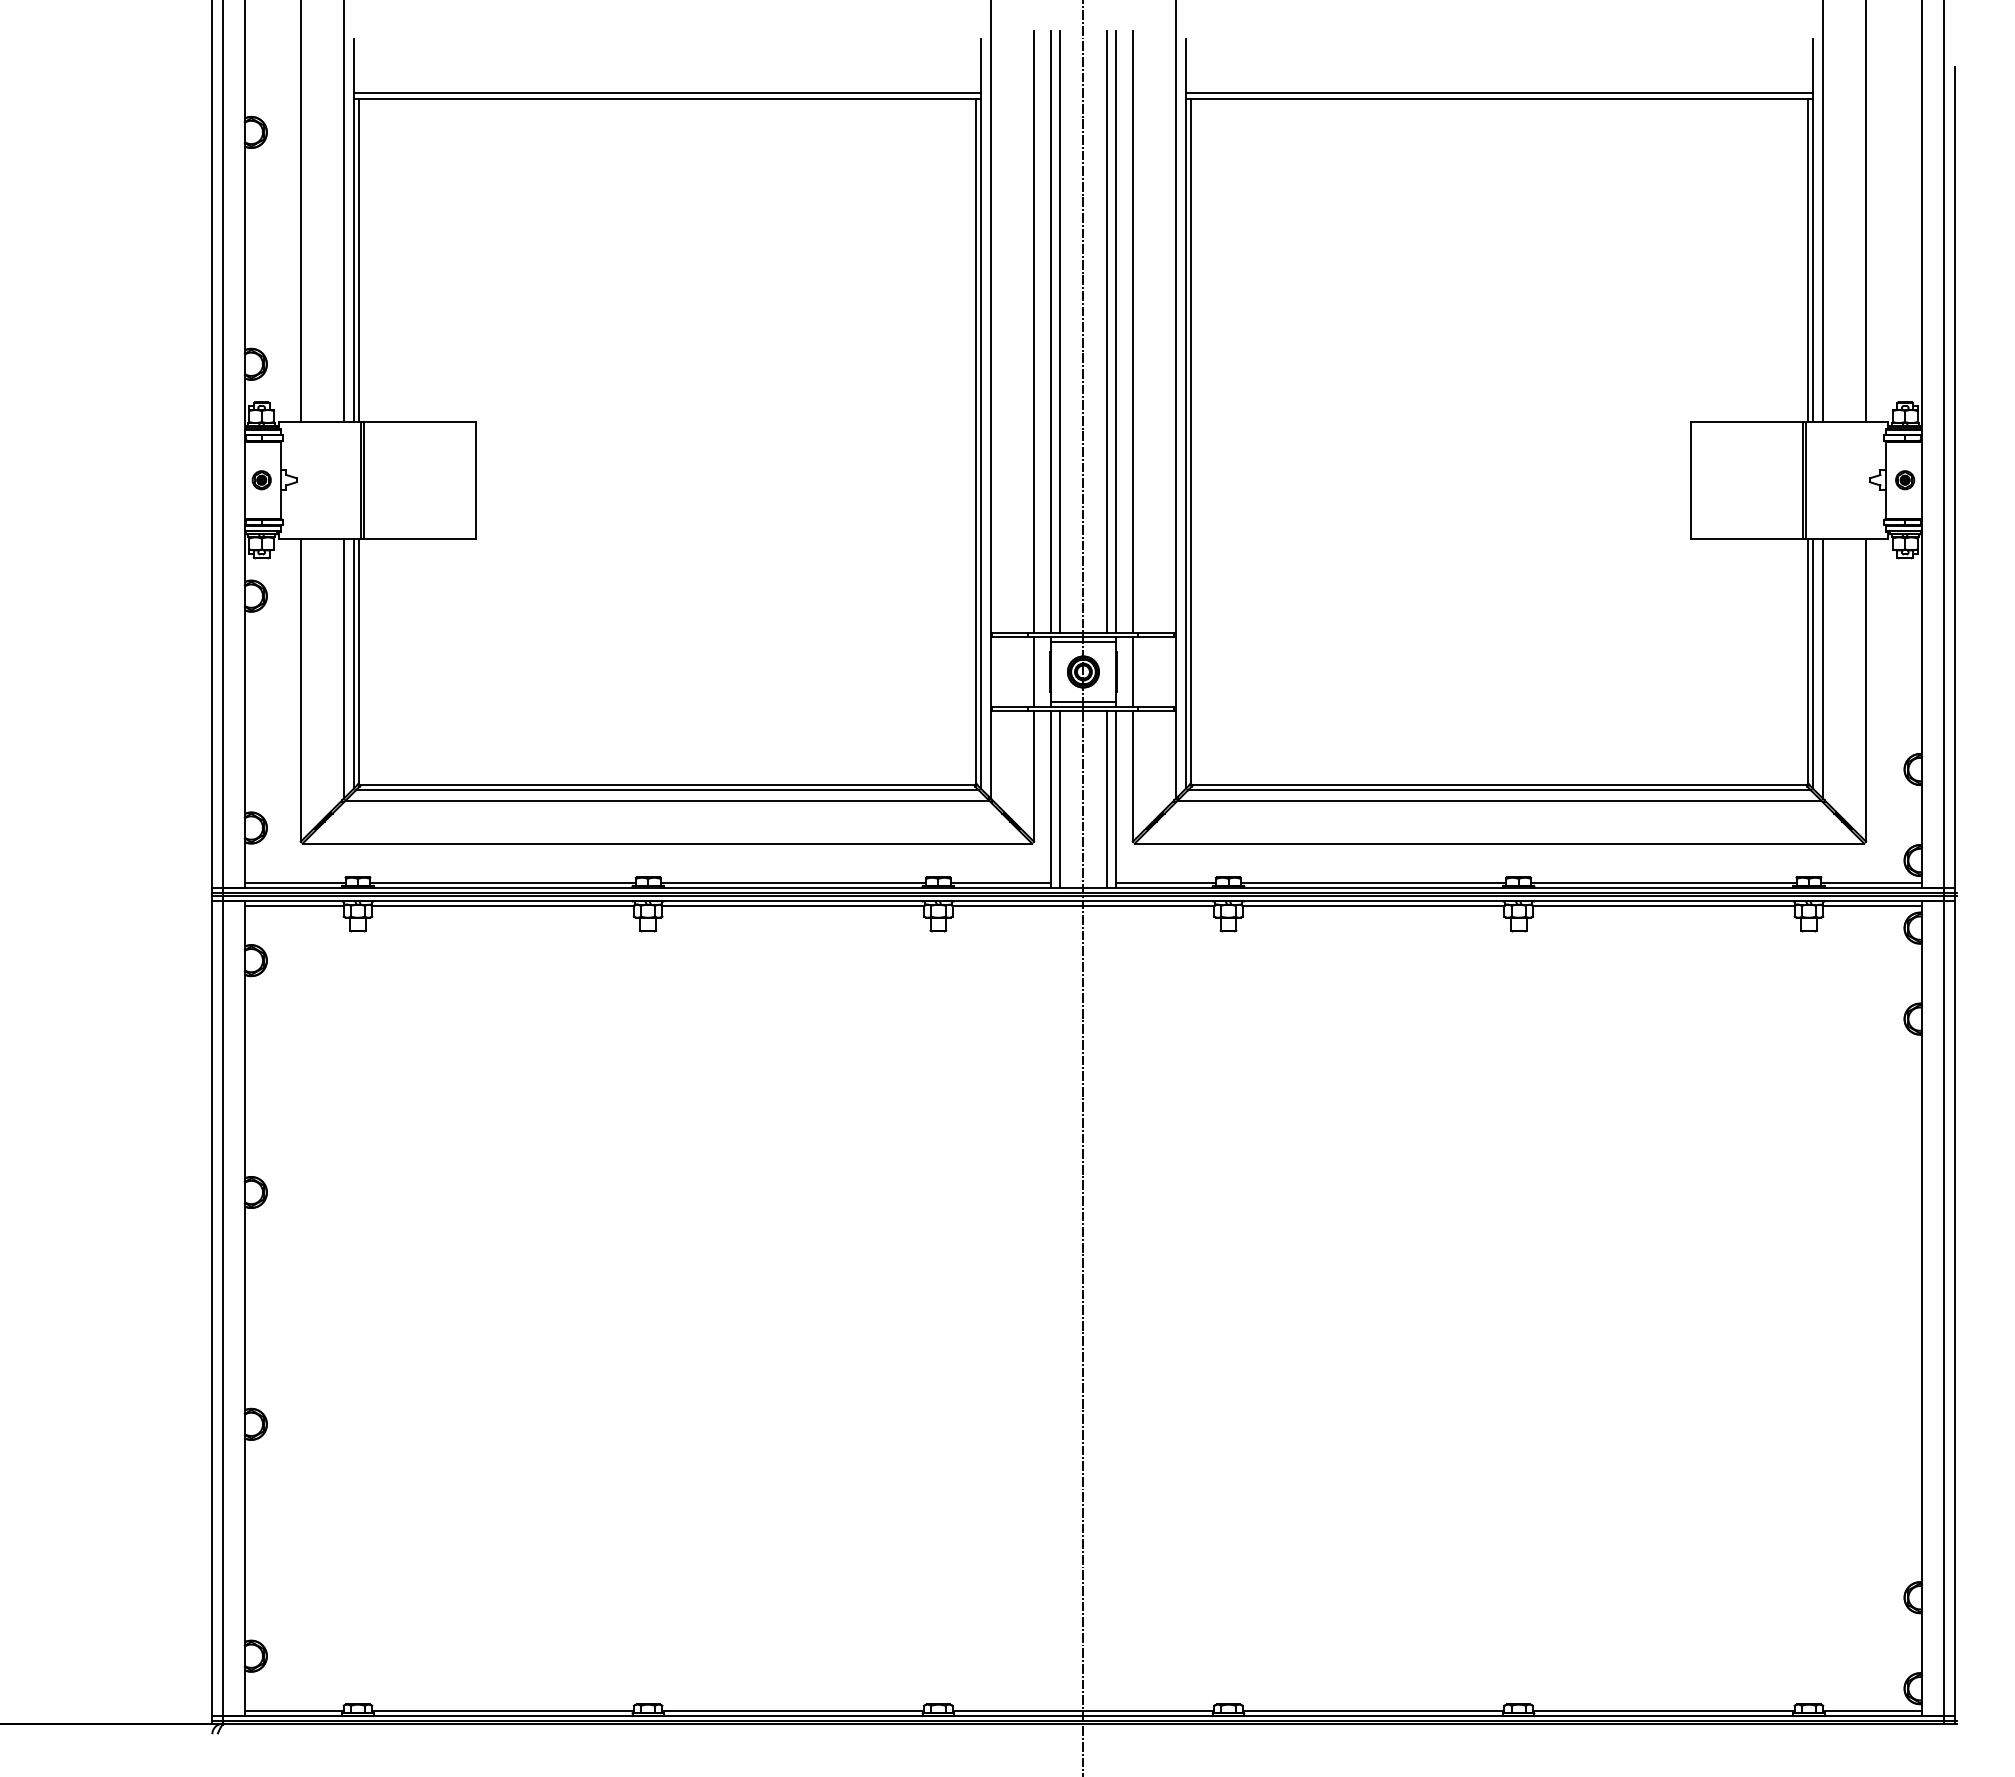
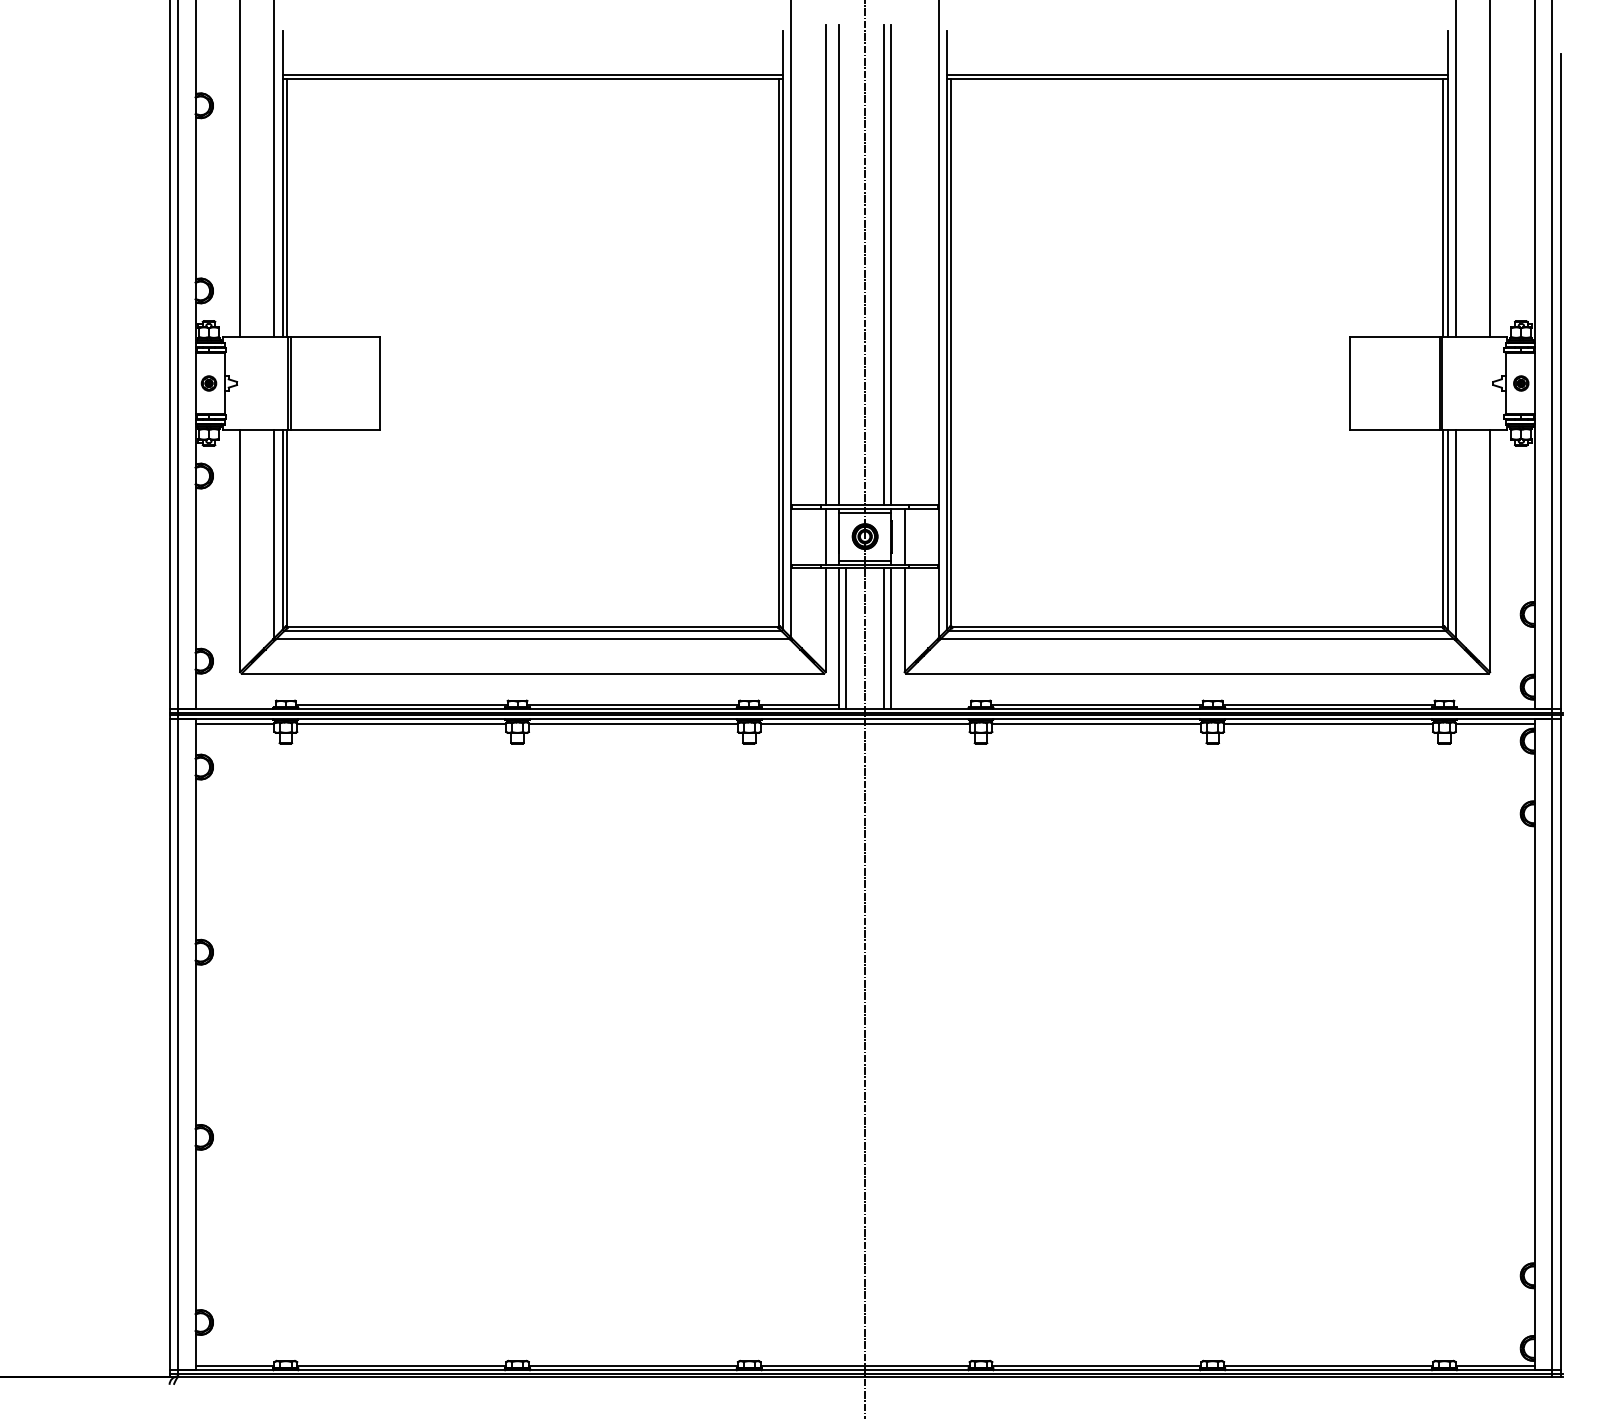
line: (1060, 332) -> (846, 265), removed
line: (1132, 332) -> (904, 265), removed
line: (294, 882) -> (235, 704), removed
line: (1165, 882) -> (930, 704), removed
line: (1871, 882) -> (1494, 704), removed

